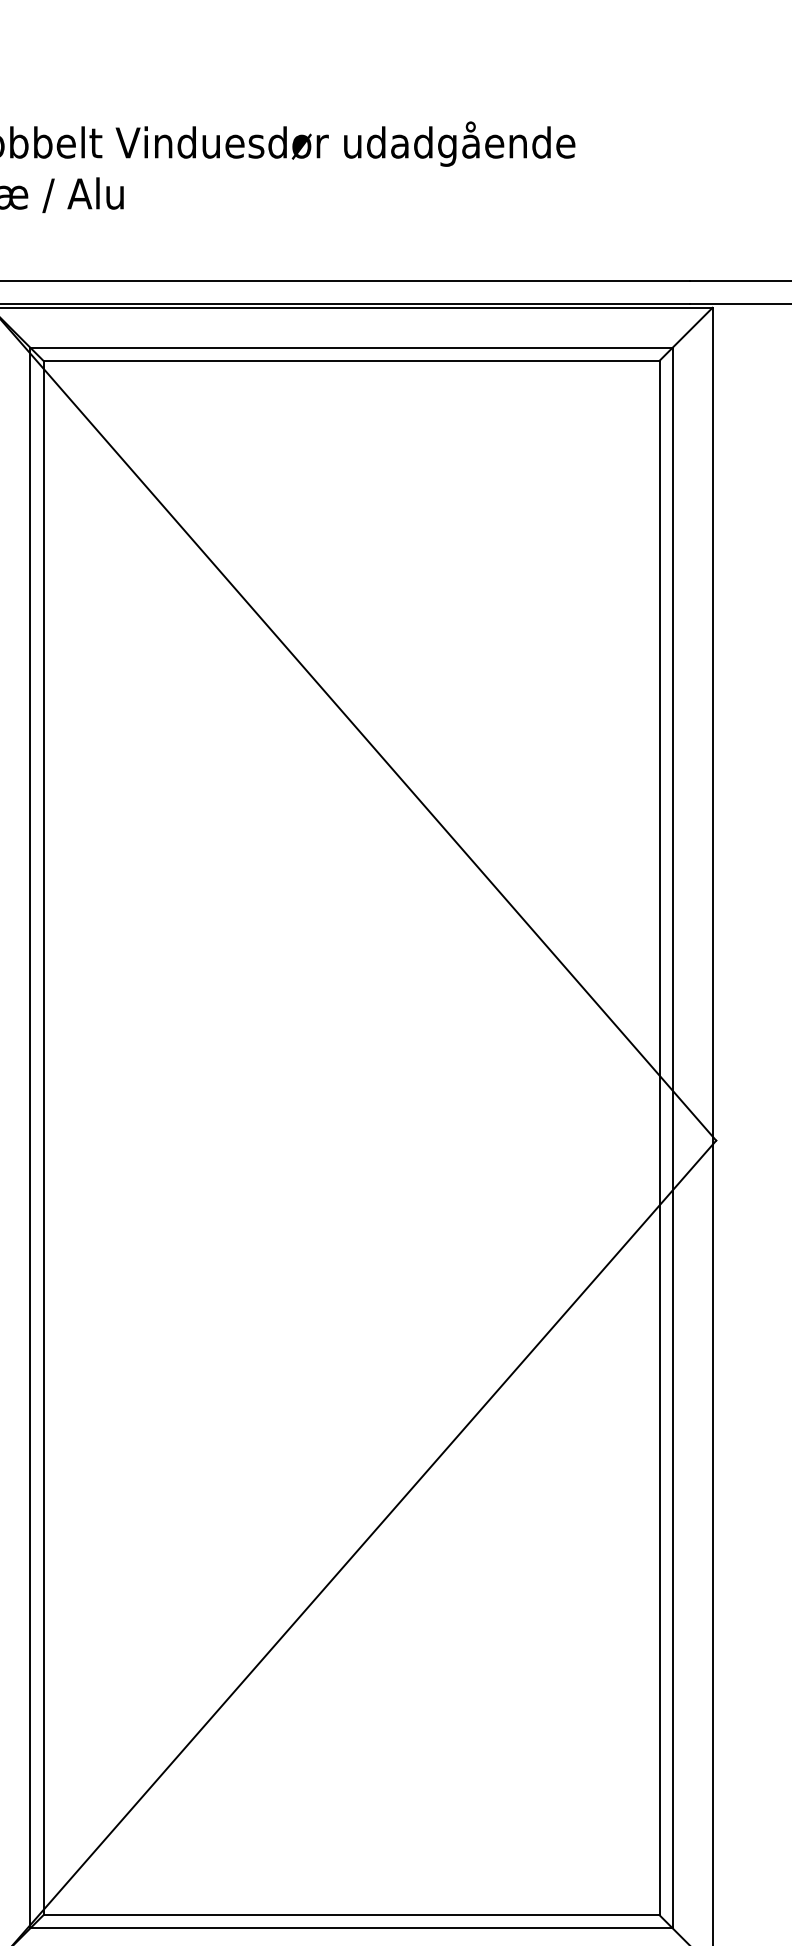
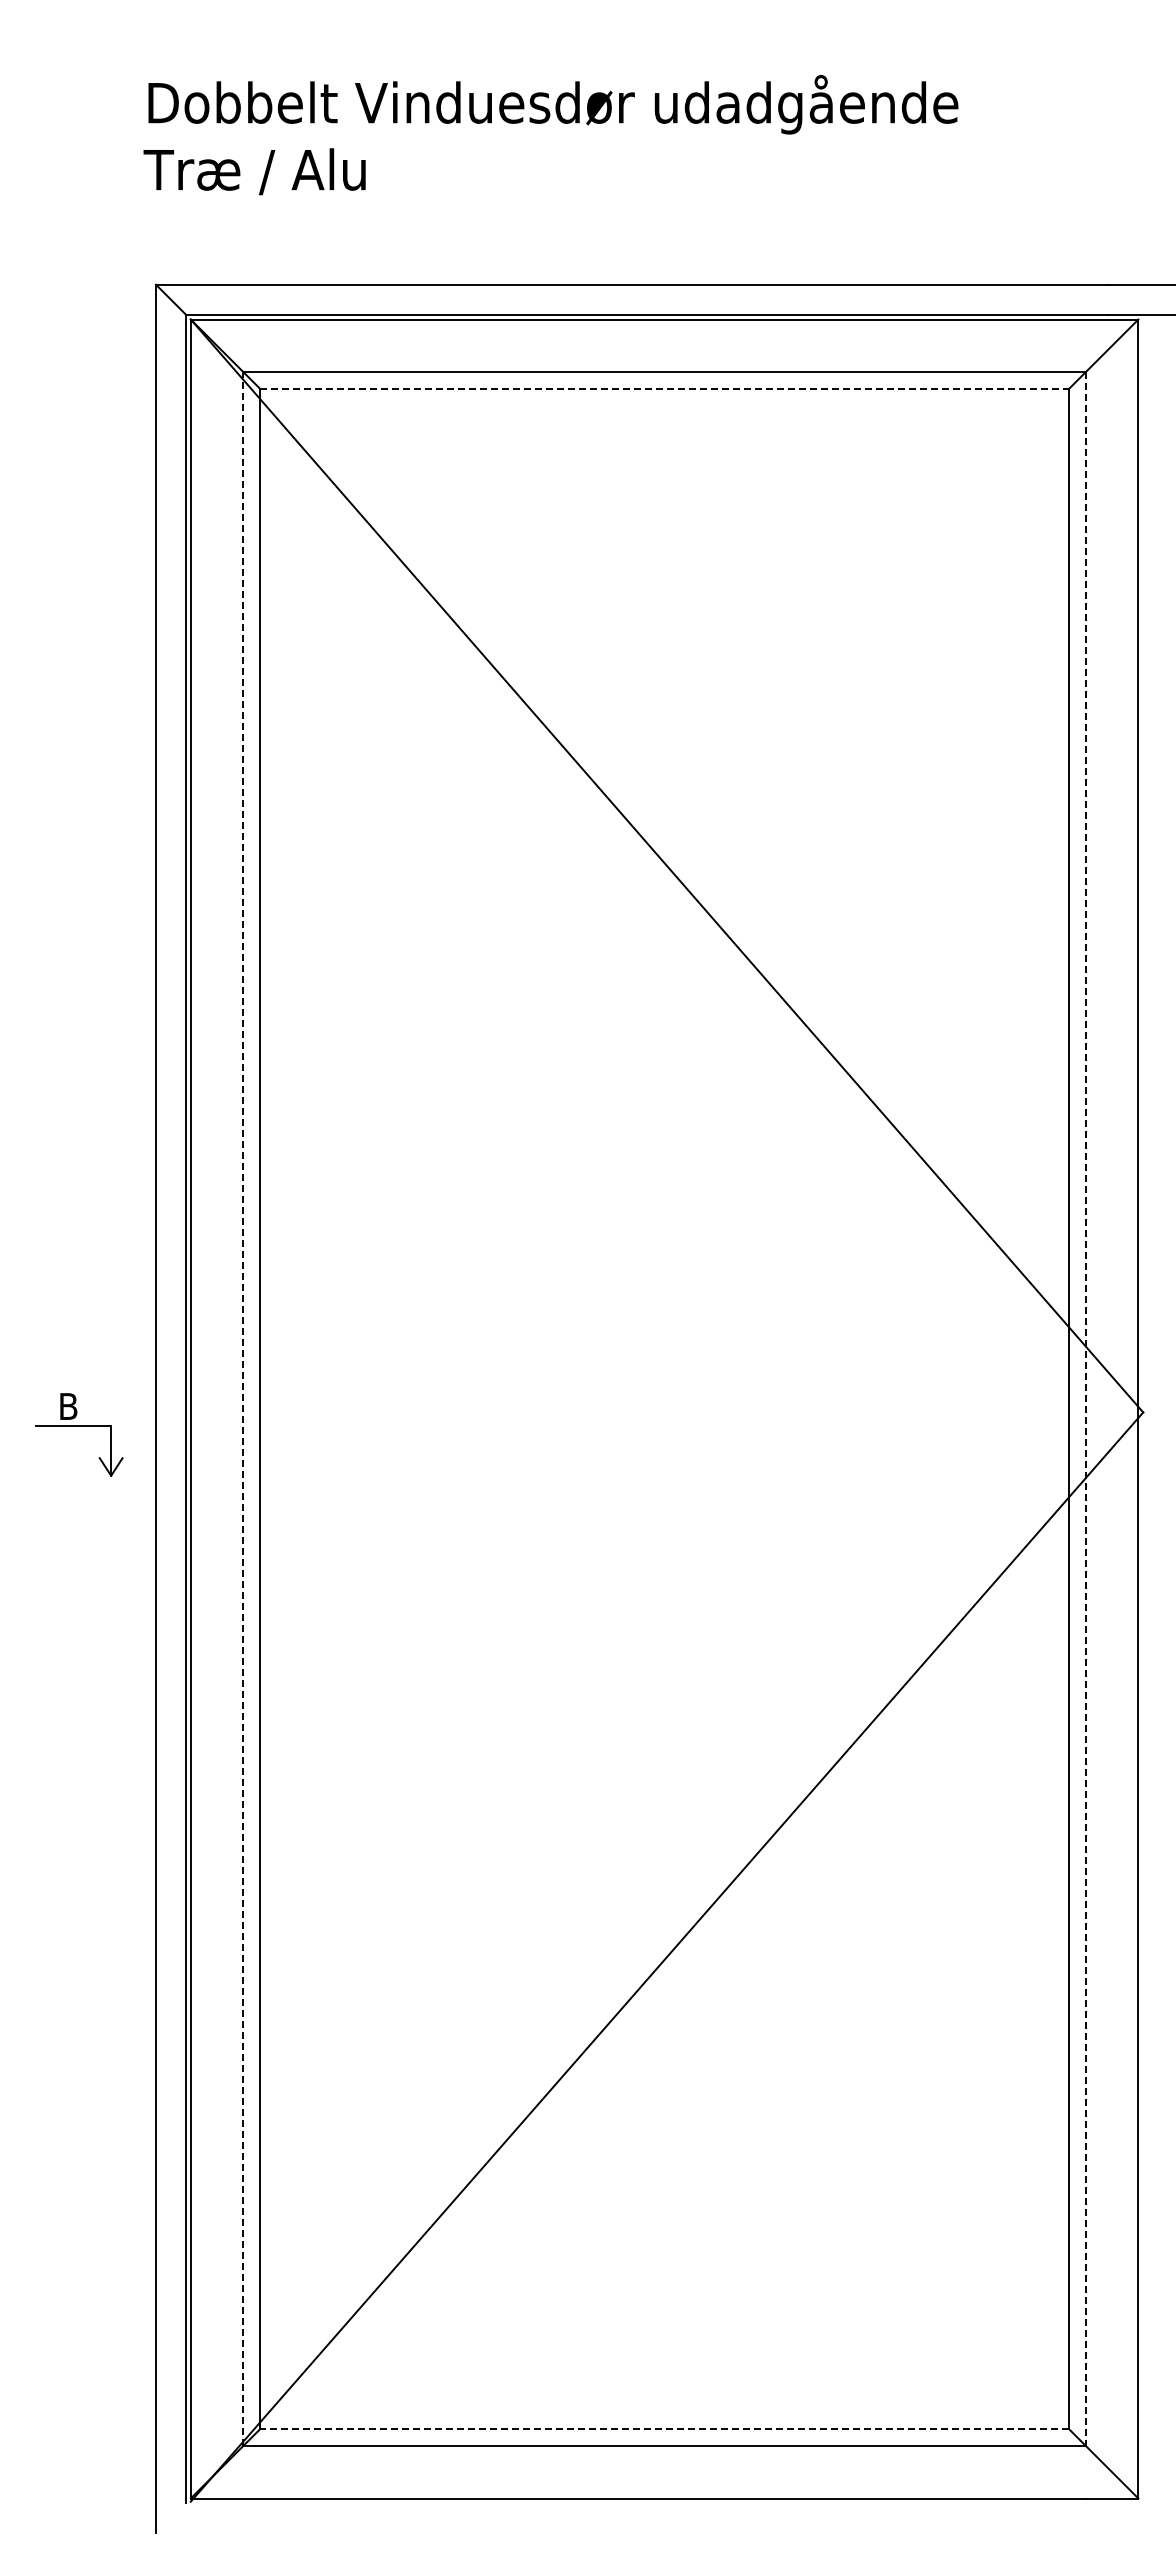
line: (352, 361) -> (665, 389), solid -> dashed
line: (30, 1137) -> (243, 1408), solid -> dashed
line: (672, 1138) -> (1085, 1409), solid -> dashed
line: (351, 1914) -> (664, 2428), solid -> dashed

